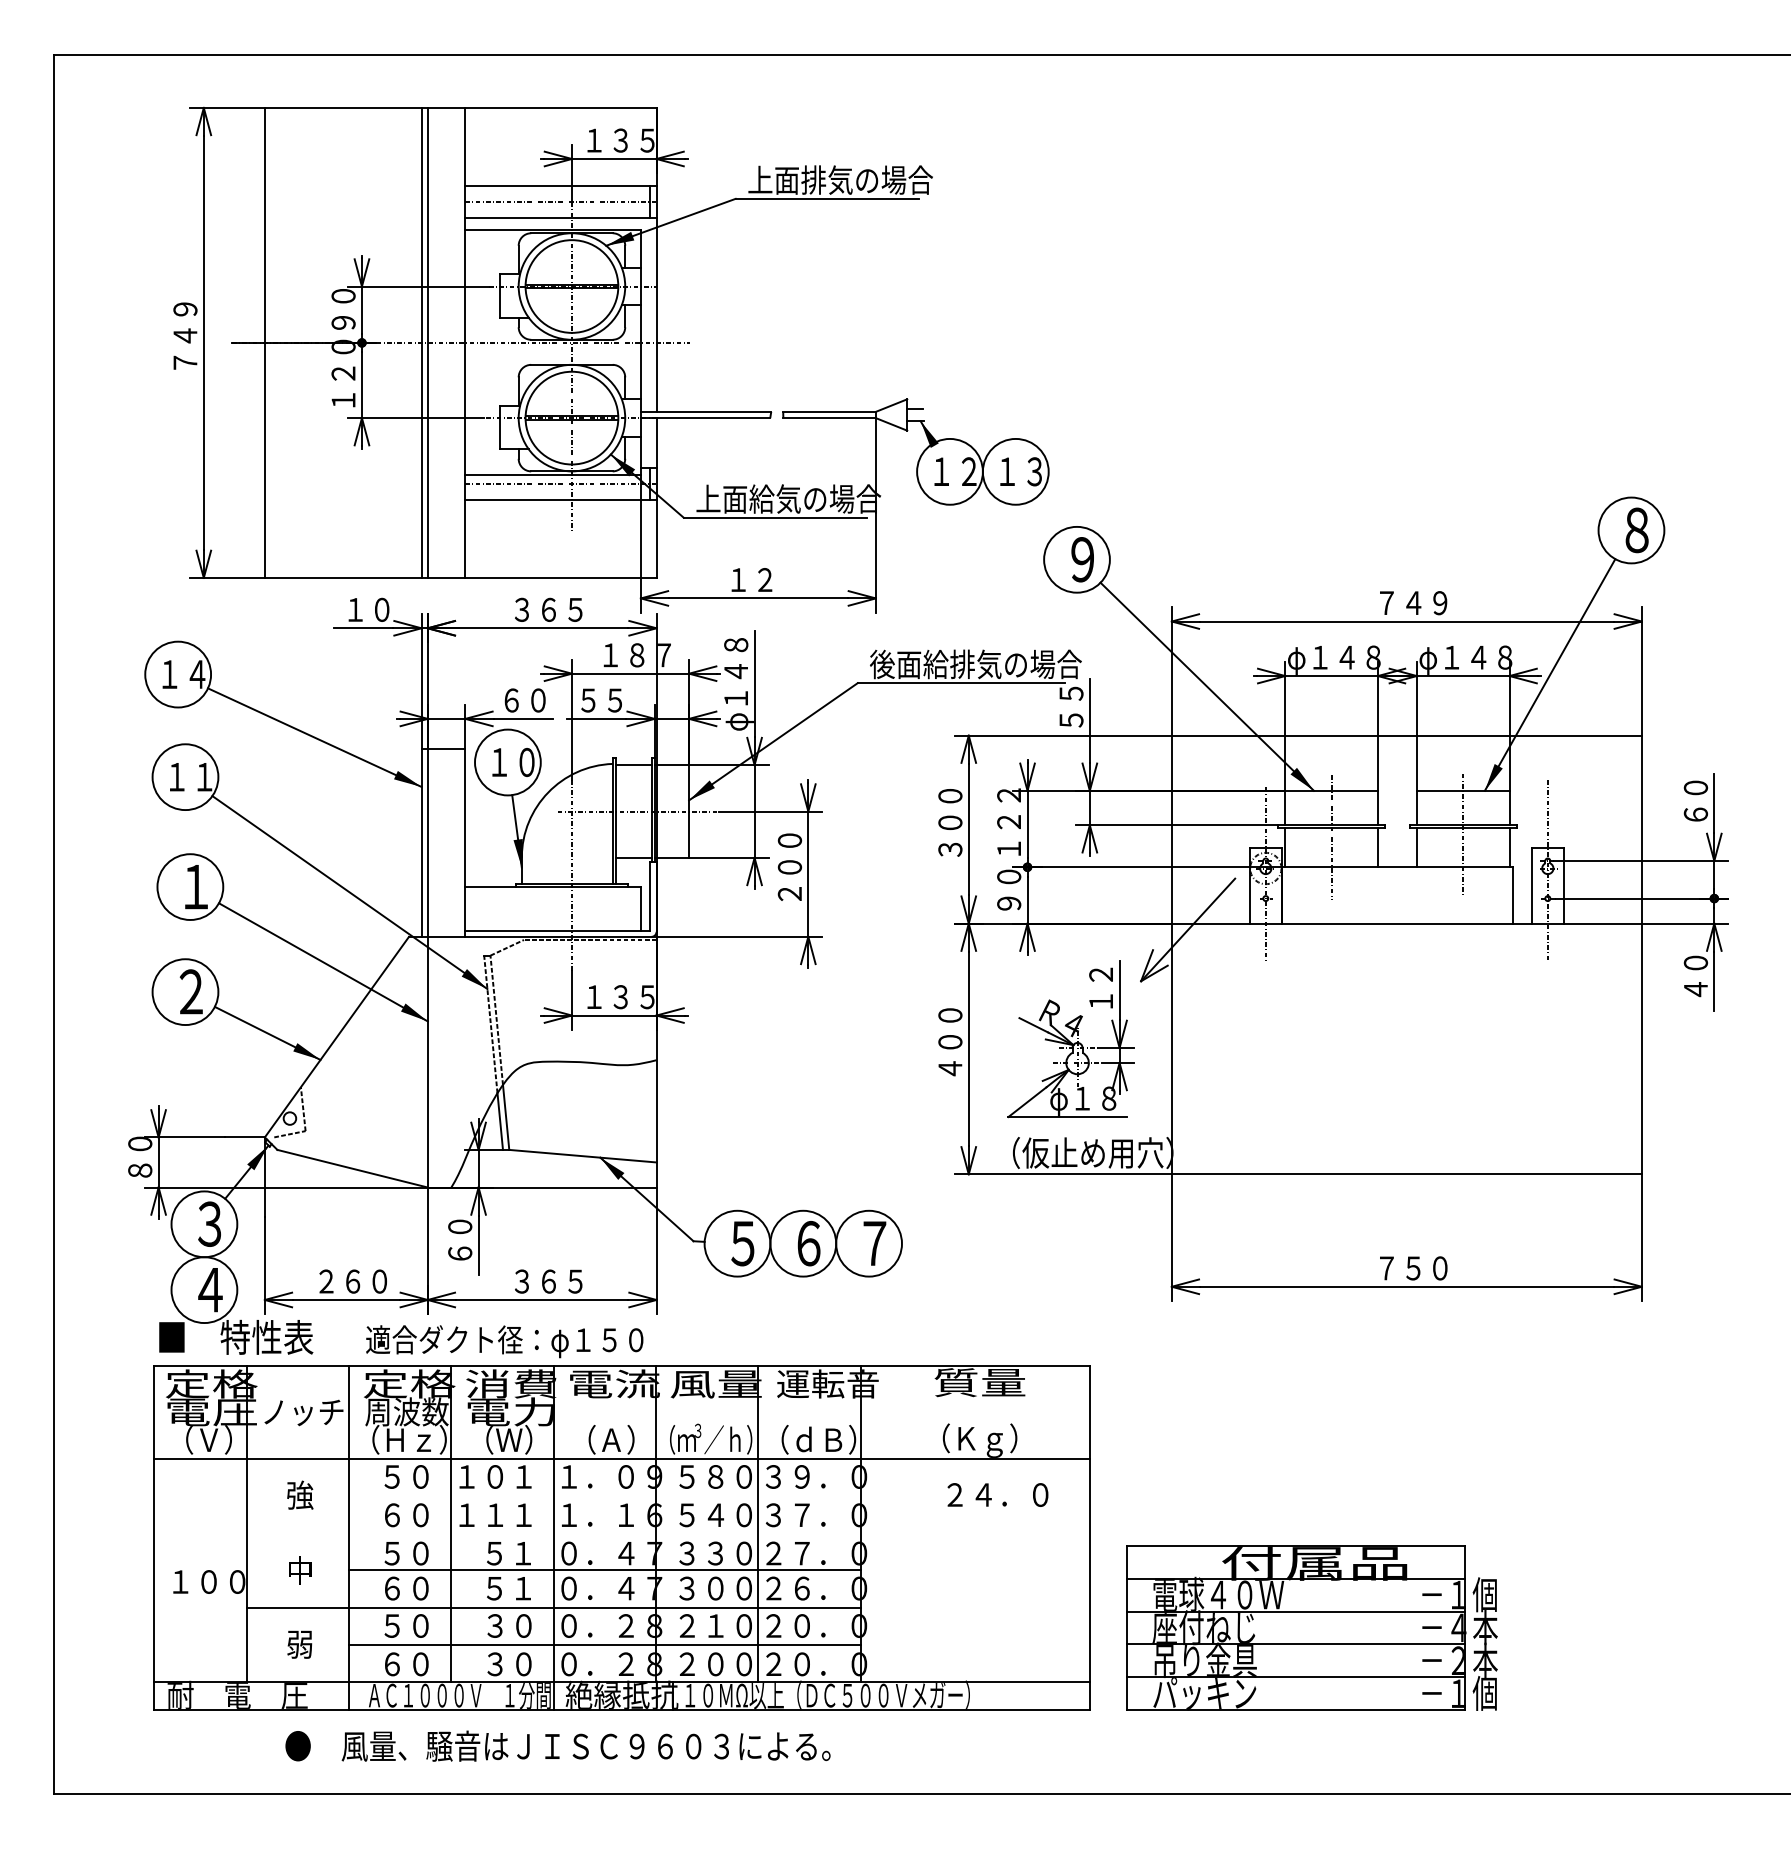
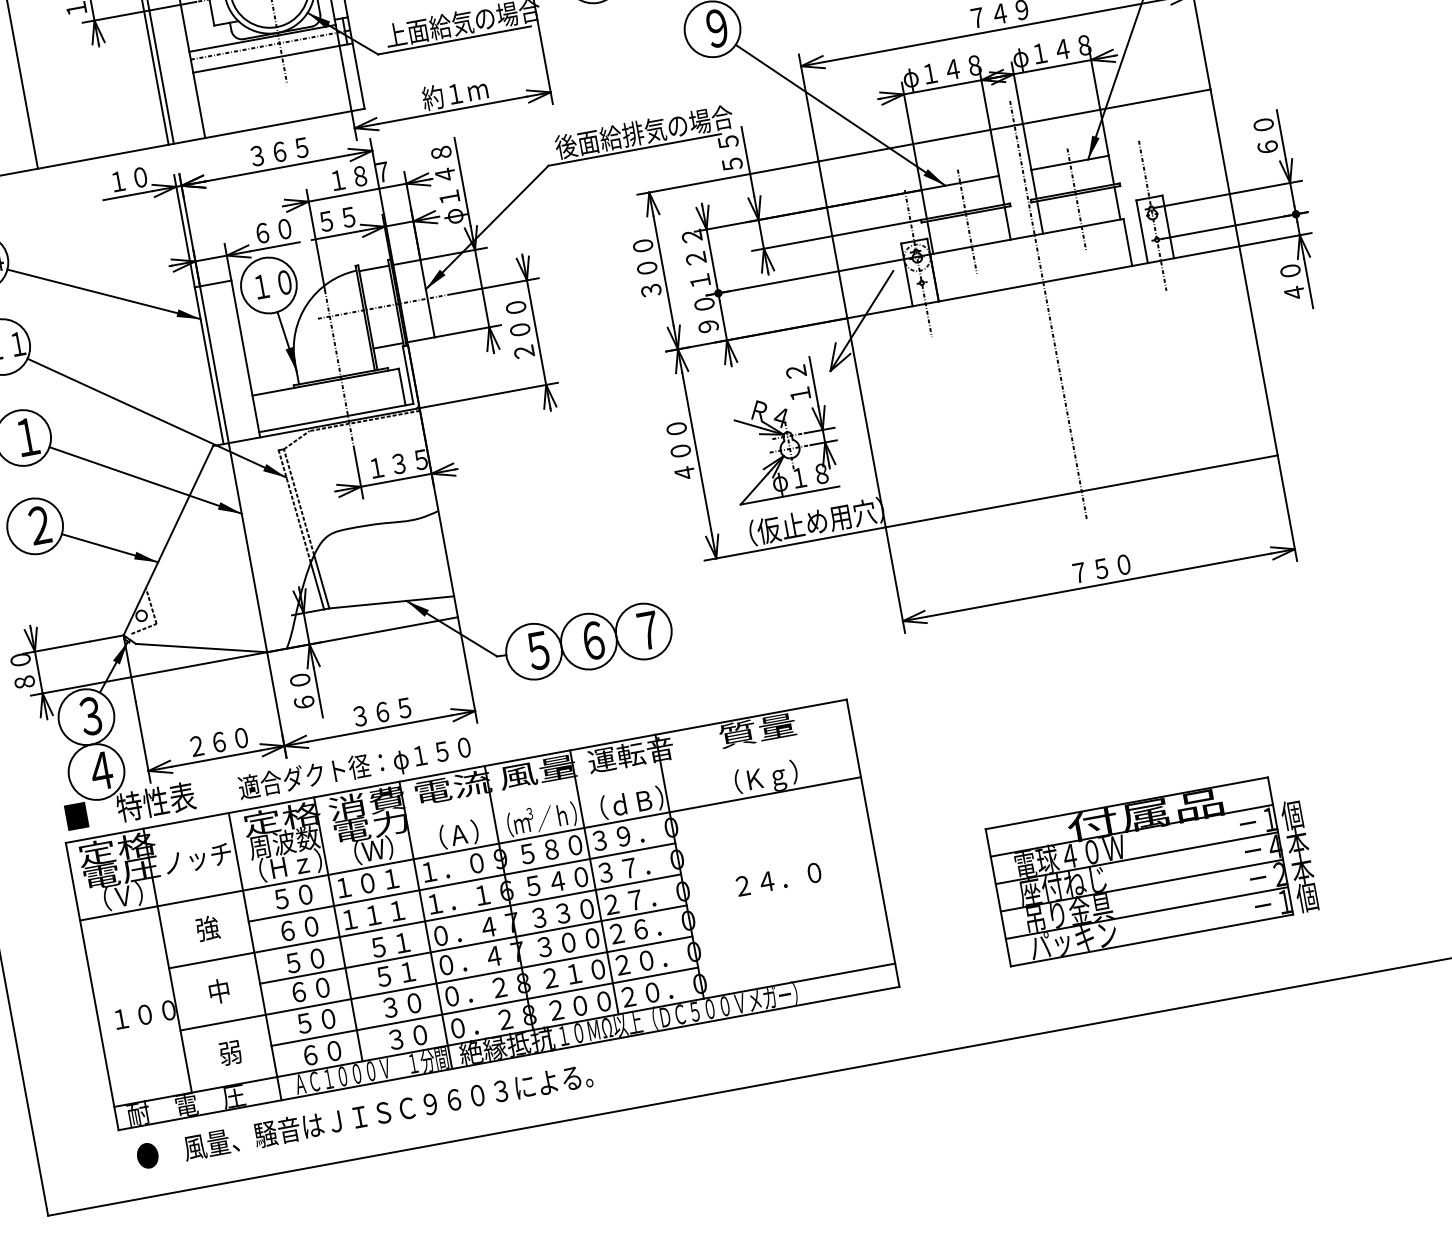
text: (764, 579) -> (454, 93), １２ -> 約１ｍ
line: (1406, 956) -> (1048, 309), added
text: (997, 1494) -> (778, 879), moved
line: (604, 1496) -> (461, 882), added
line: (553, 1533) -> (424, 921), added
part: (1311, 1627) -> (1152, 869), moved
text: (557, 1745) -> (364, 1115), moved

